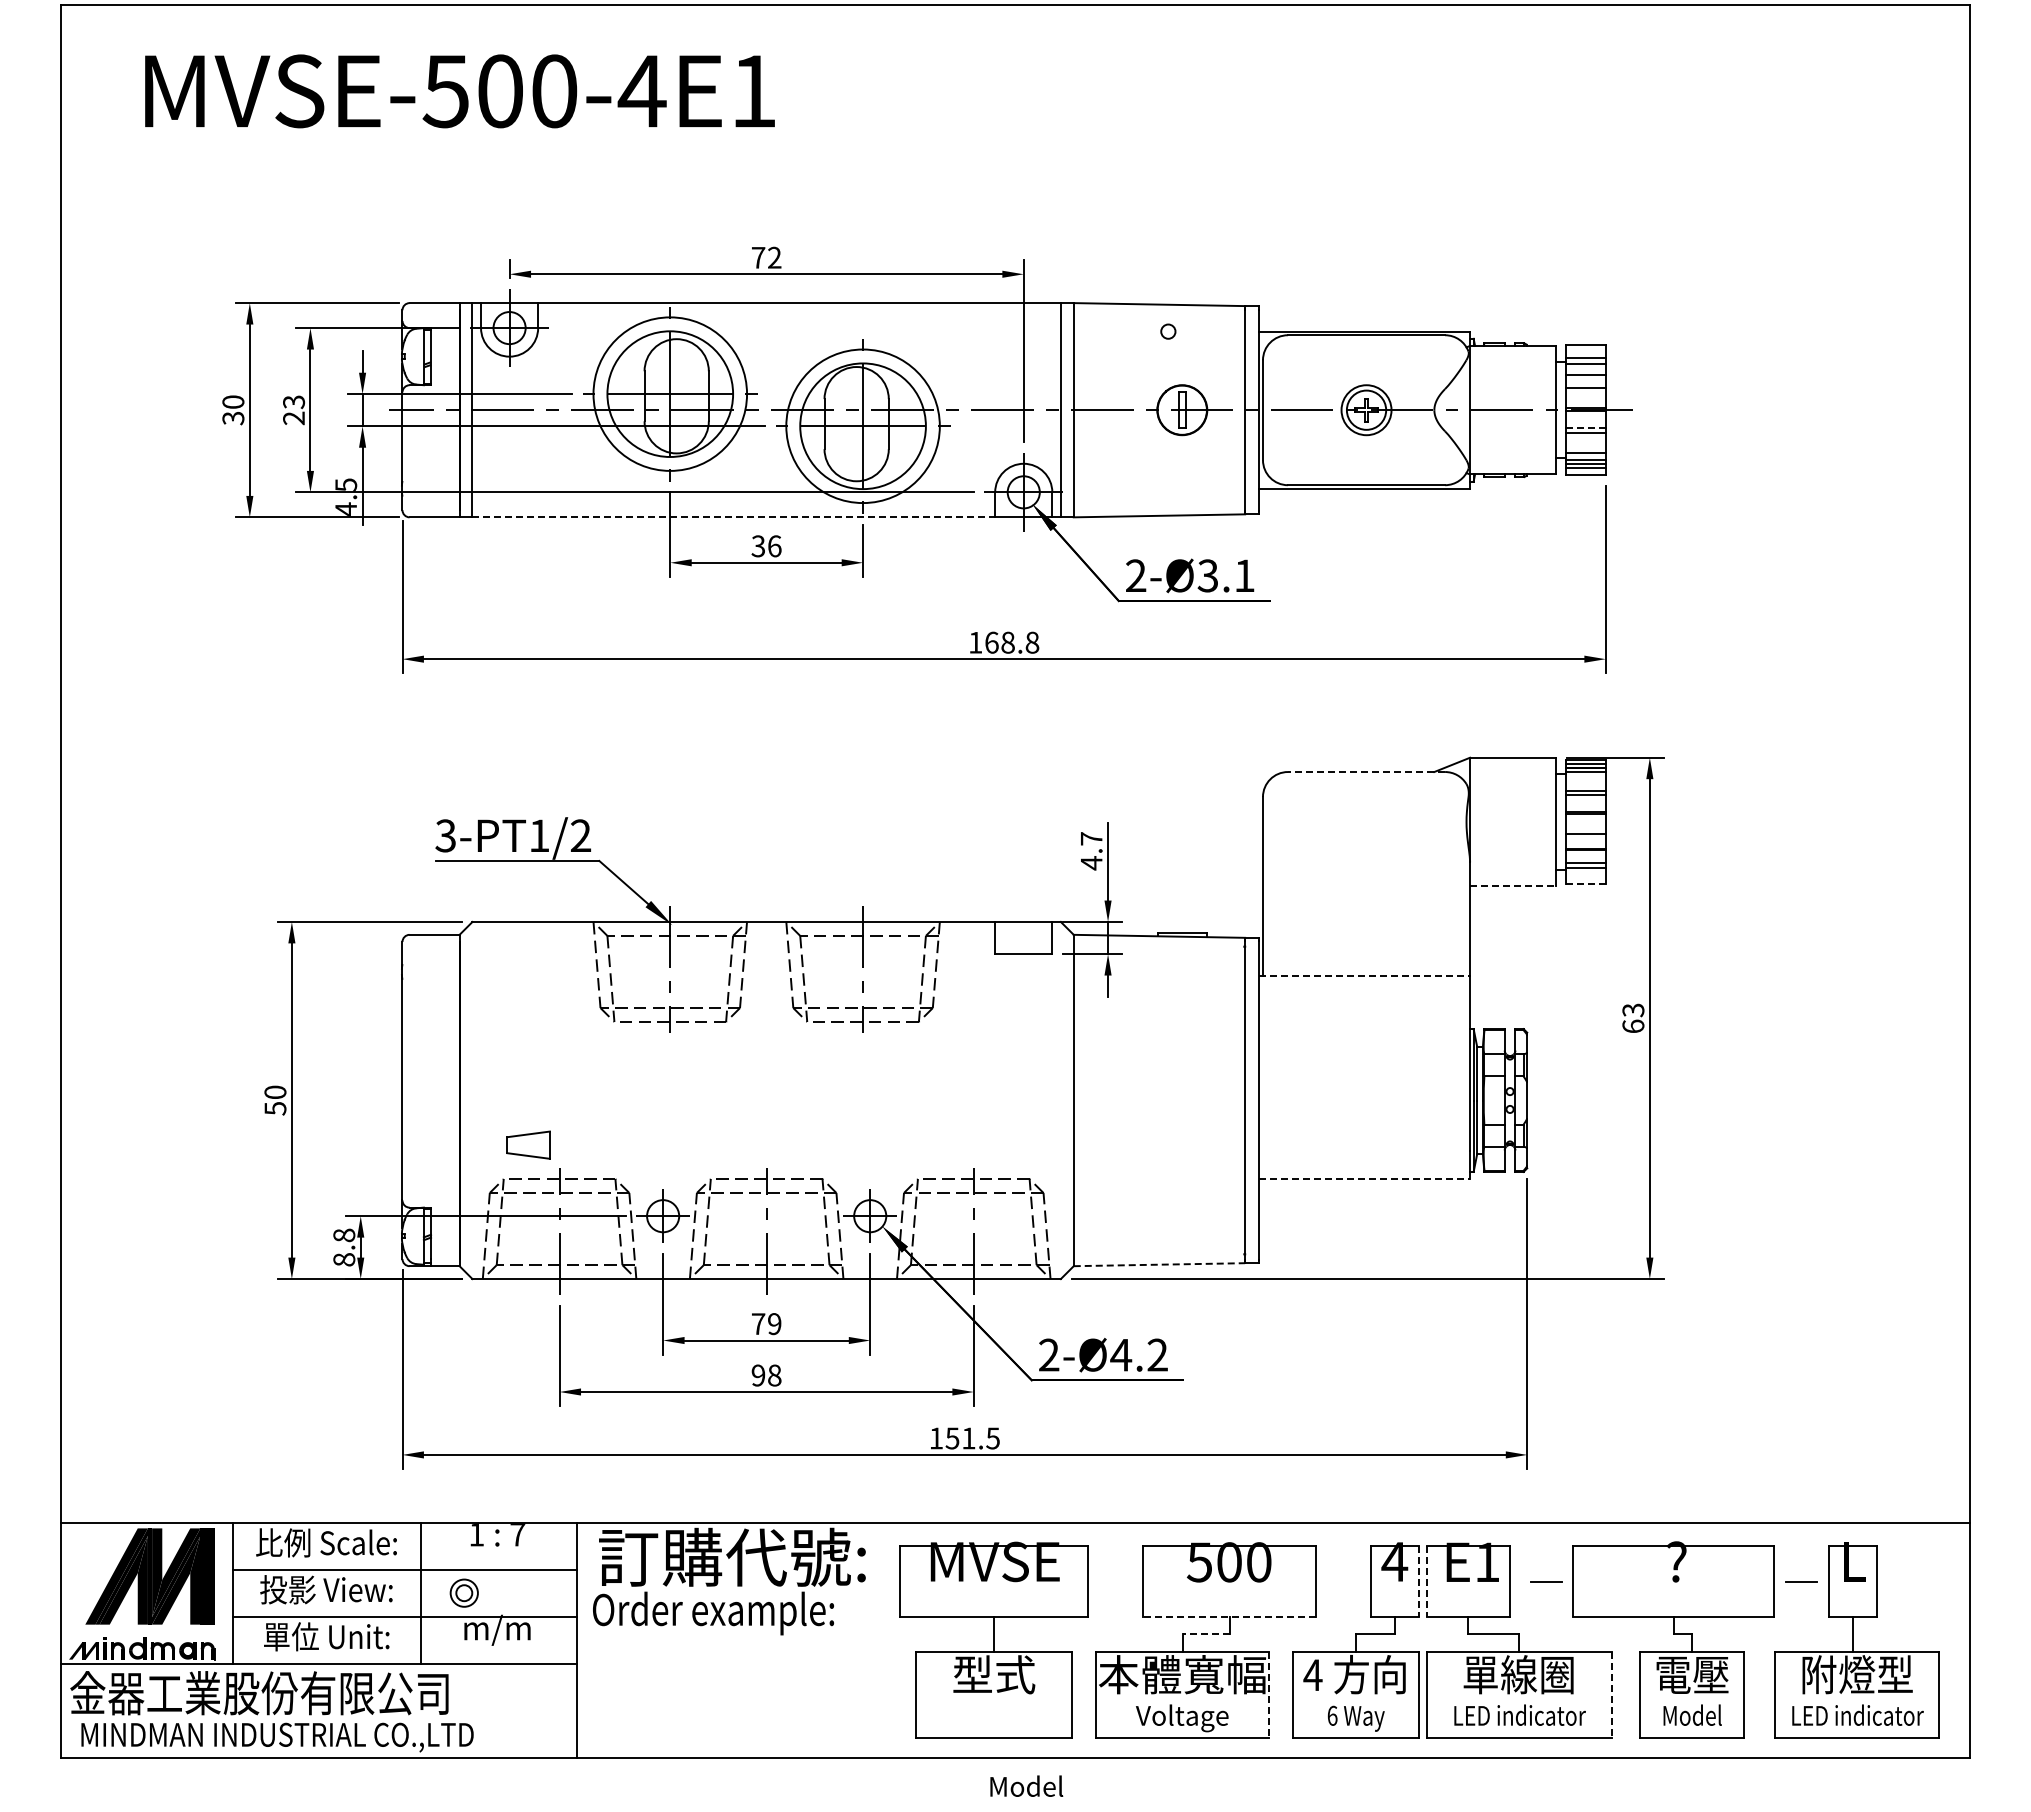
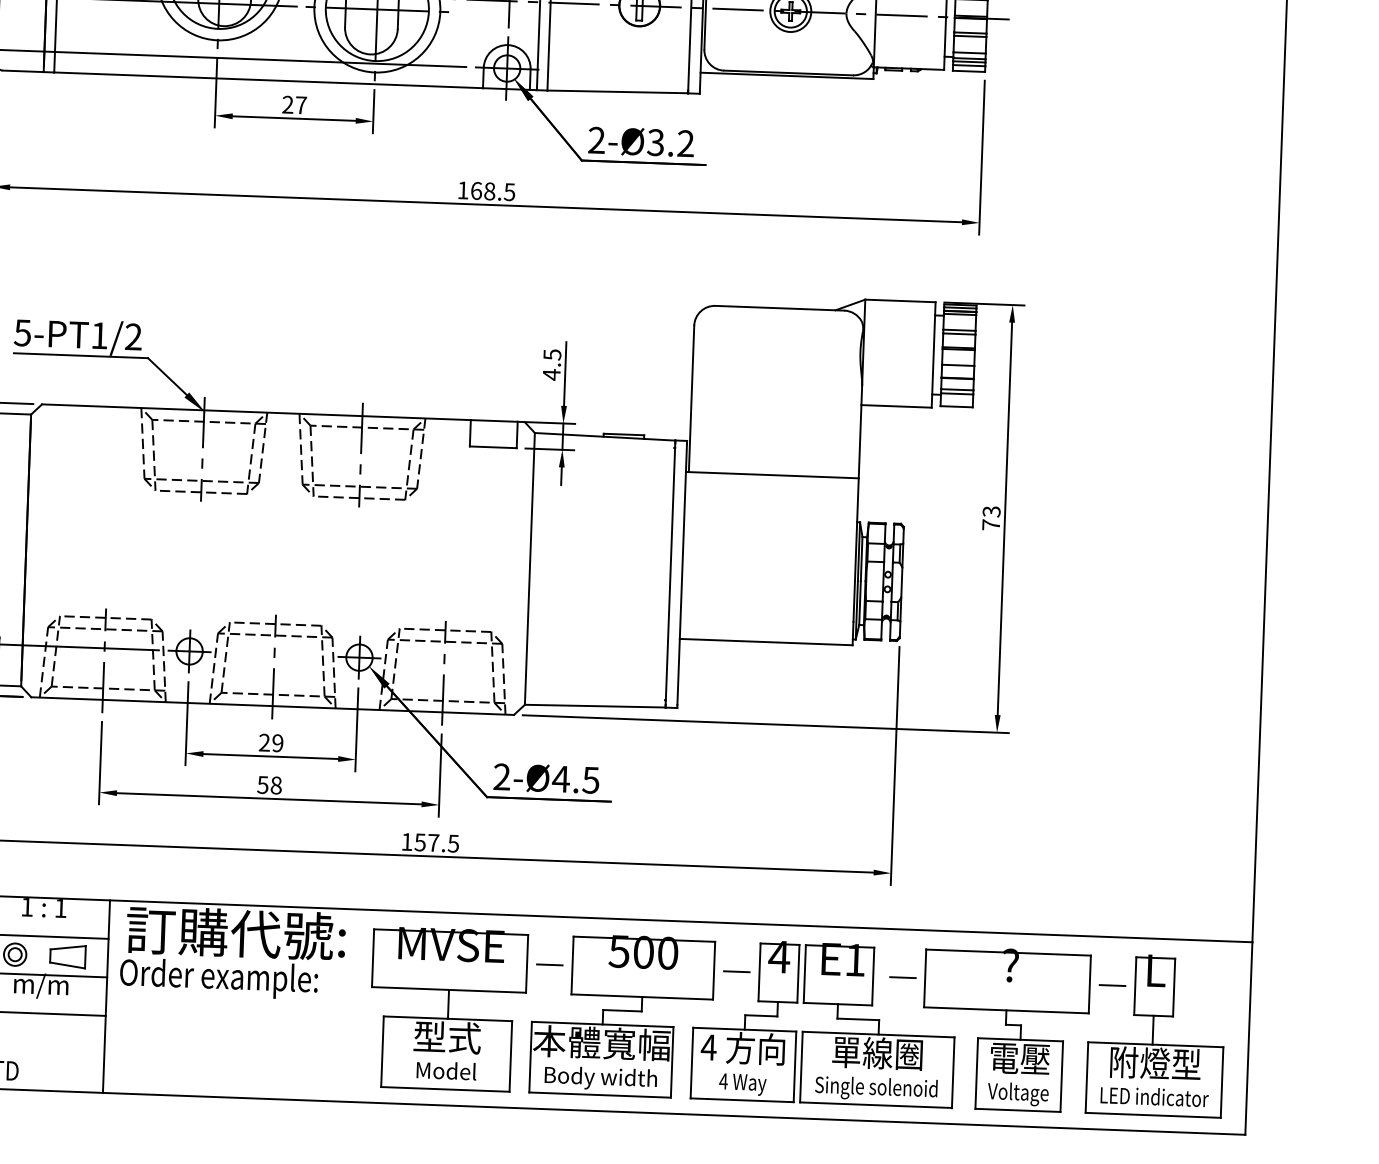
line: (1586, 428) -> (970, 33), dashed -> solid
line: (734, 517) -> (269, 80), dashed -> solid
text: (766, 546) -> (294, 105), 36 -> 27
text: (1244, 575) -> (685, 143), 2-Ø3.1 -> 2-Ø3.2
text: (1032, 642) -> (509, 191), 168.8 -> 168.5
line: (1366, 772) -> (779, 308), dashed -> solid
text: (445, 835) -> (22, 332), 3-PT1/2 -> 5-PT1/2
text: (1091, 838) -> (552, 354), 4.7 -> 4.5
line: (1586, 884) -> (956, 407), dashed -> solid
line: (1512, 886) -> (896, 406), dashed -> solid
line: (1365, 975) -> (772, 475), dashed -> solid
text: (1633, 1026) -> (991, 525), 63 -> 73
part: (528, 1144) -> (67, 956), moved
line: (1365, 1179) -> (766, 642), dashed -> solid
line: (1159, 1264) -> (595, 705), dashed -> solid
text: (758, 1323) -> (264, 742), 79 -> 29
text: (1157, 1354) -> (590, 779), 2-Ø4.2 -> 2-Ø4.5
text: (758, 1375) -> (263, 784), 98 -> 58
text: (968, 1438) -> (433, 842), 151.5 -> 157.5
text: (517, 1535) -> (60, 908), 7 -> 1
line: (1115, 1581) -> (549, 964), added
line: (1343, 1581) -> (736, 971), added
line: (1418, 1582) -> (798, 974), dashed -> solid
line: (1426, 1582) -> (804, 974), dashed -> solid
line: (1229, 1616) -> (642, 996), dashed -> solid
line: (1205, 1634) -> (621, 1010), dashed -> solid
line: (1269, 1695) -> (672, 1062), dashed -> solid
line: (1611, 1695) -> (953, 1073), dashed -> solid
text: (1332, 1715) -> (723, 1081), 6 -> 4
text: (1182, 1718) -> (600, 1079), Voltage -> Body width
text: (1518, 1718) -> (876, 1089), LED indicator -> Single solenoid
text: (1691, 1718) -> (1018, 1094), Model -> Voltage
text: (1026, 1785) -> (446, 1070), moved

